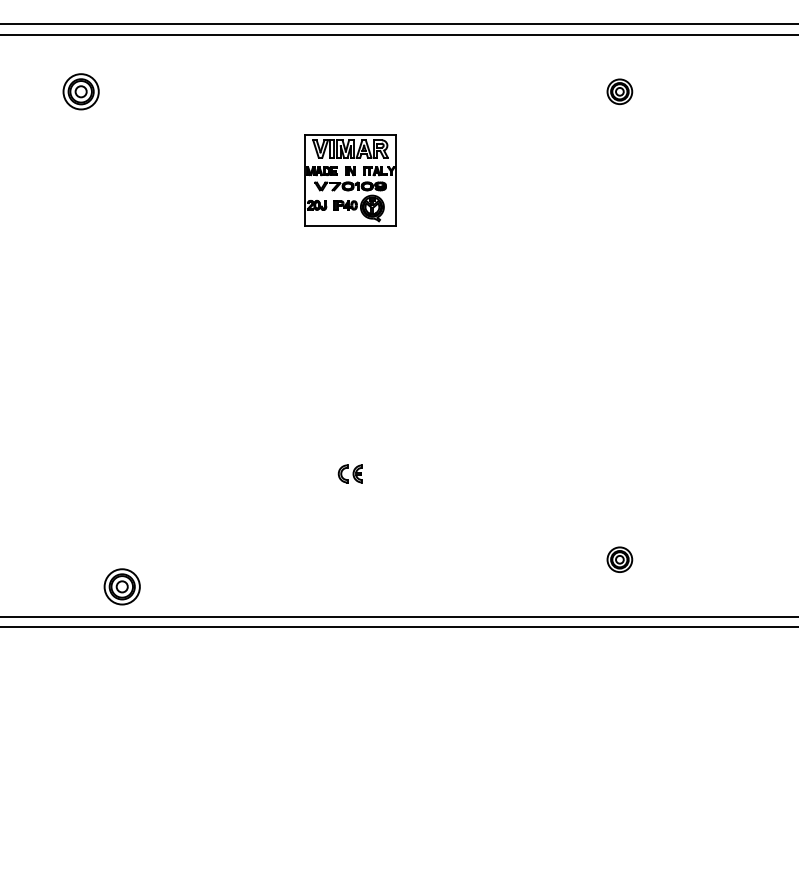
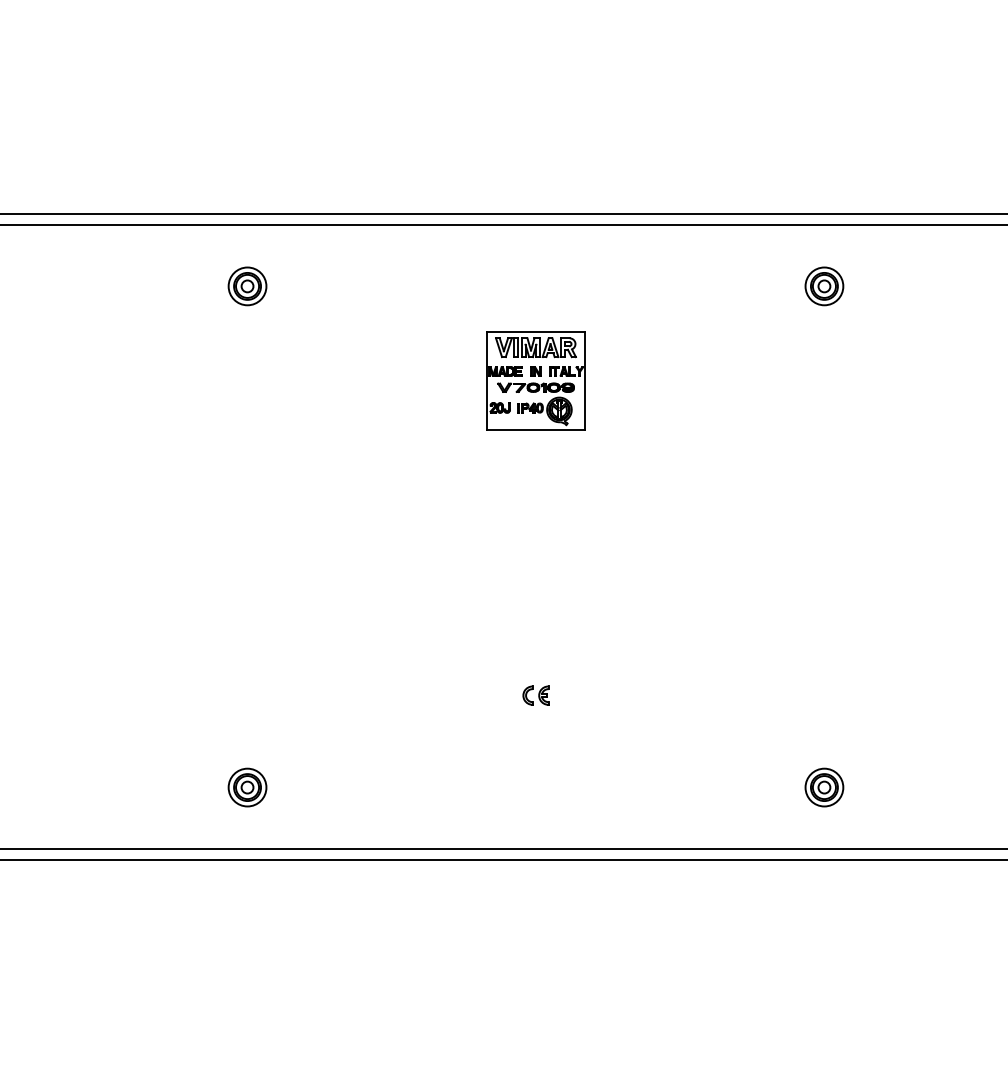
part: (619, 91) -> (824, 286), size x1.43
part: (619, 559) -> (824, 787), size x1.43
part: (122, 586) -> (247, 787), moved

